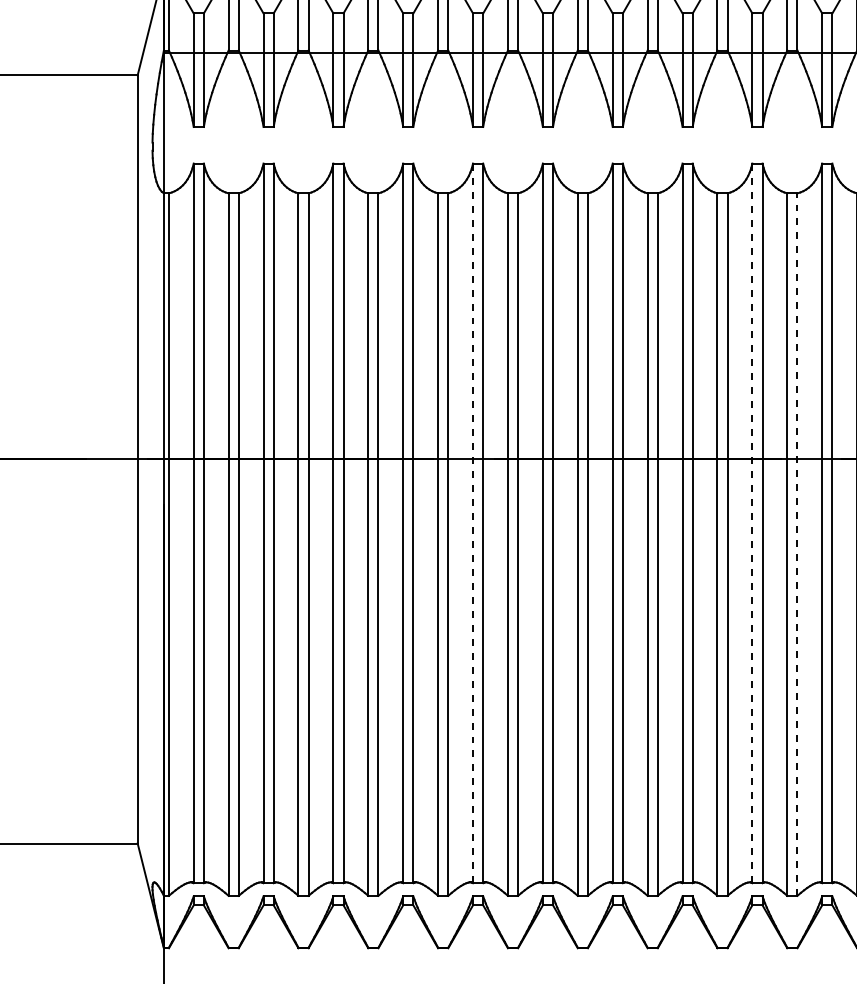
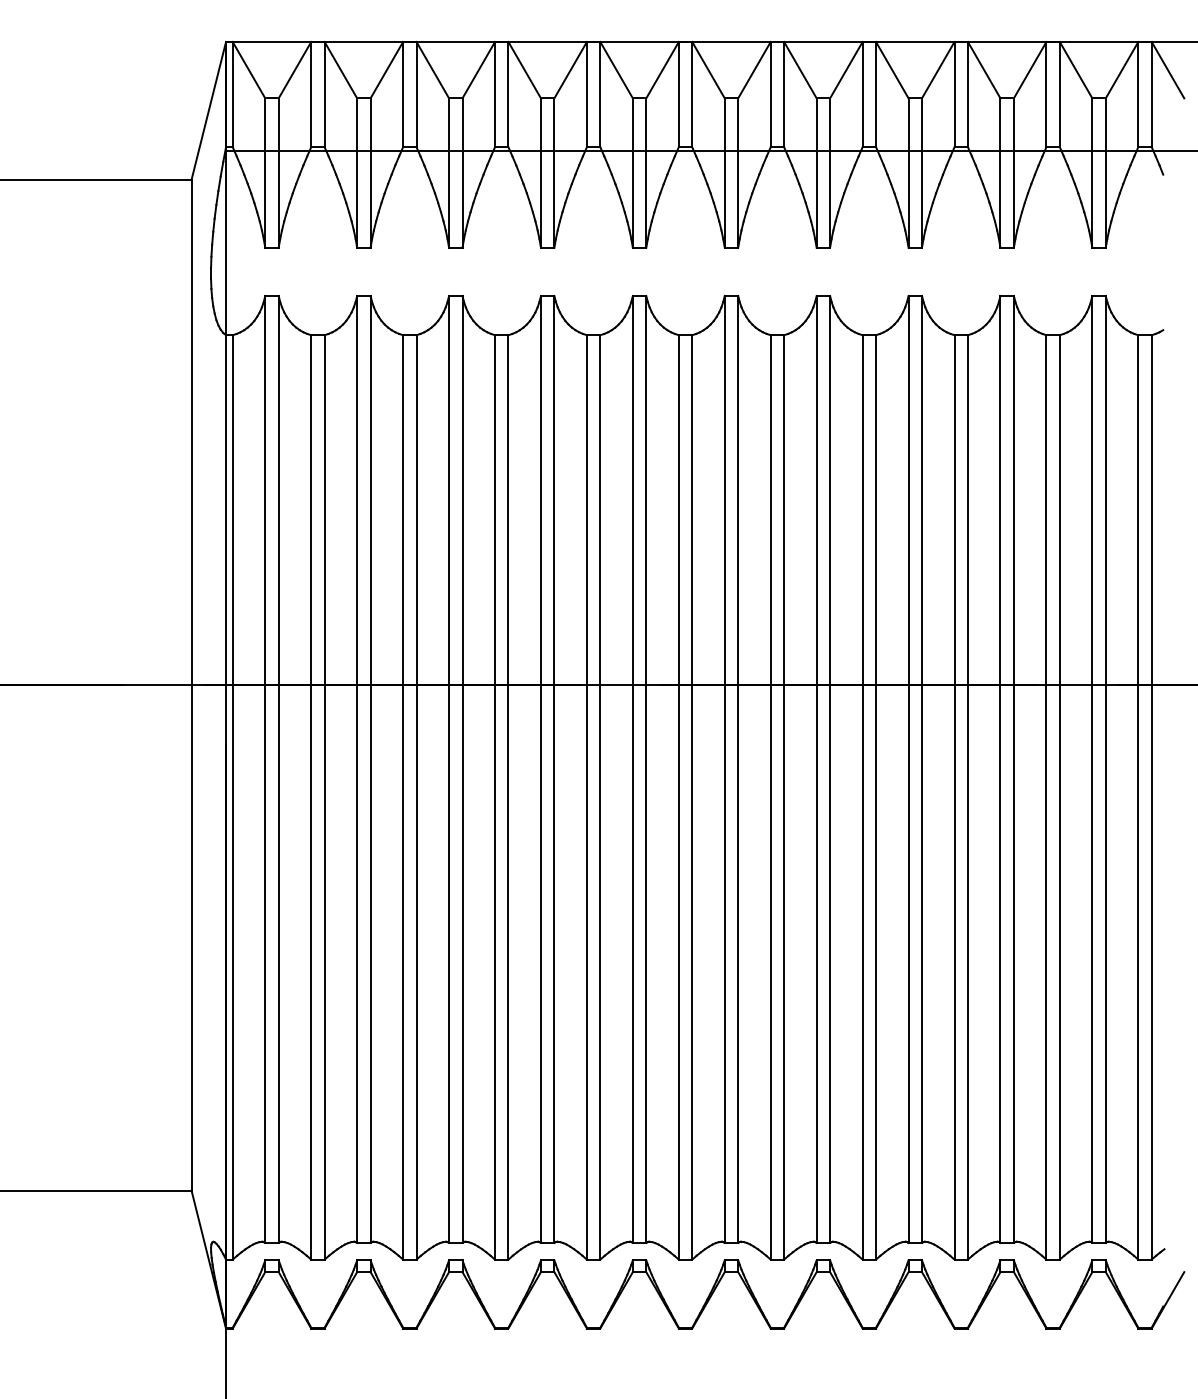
line: (472, 522) -> (632, 768), dashed -> solid
line: (752, 522) -> (1000, 768), dashed -> solid
line: (797, 543) -> (1059, 796), dashed -> solid

